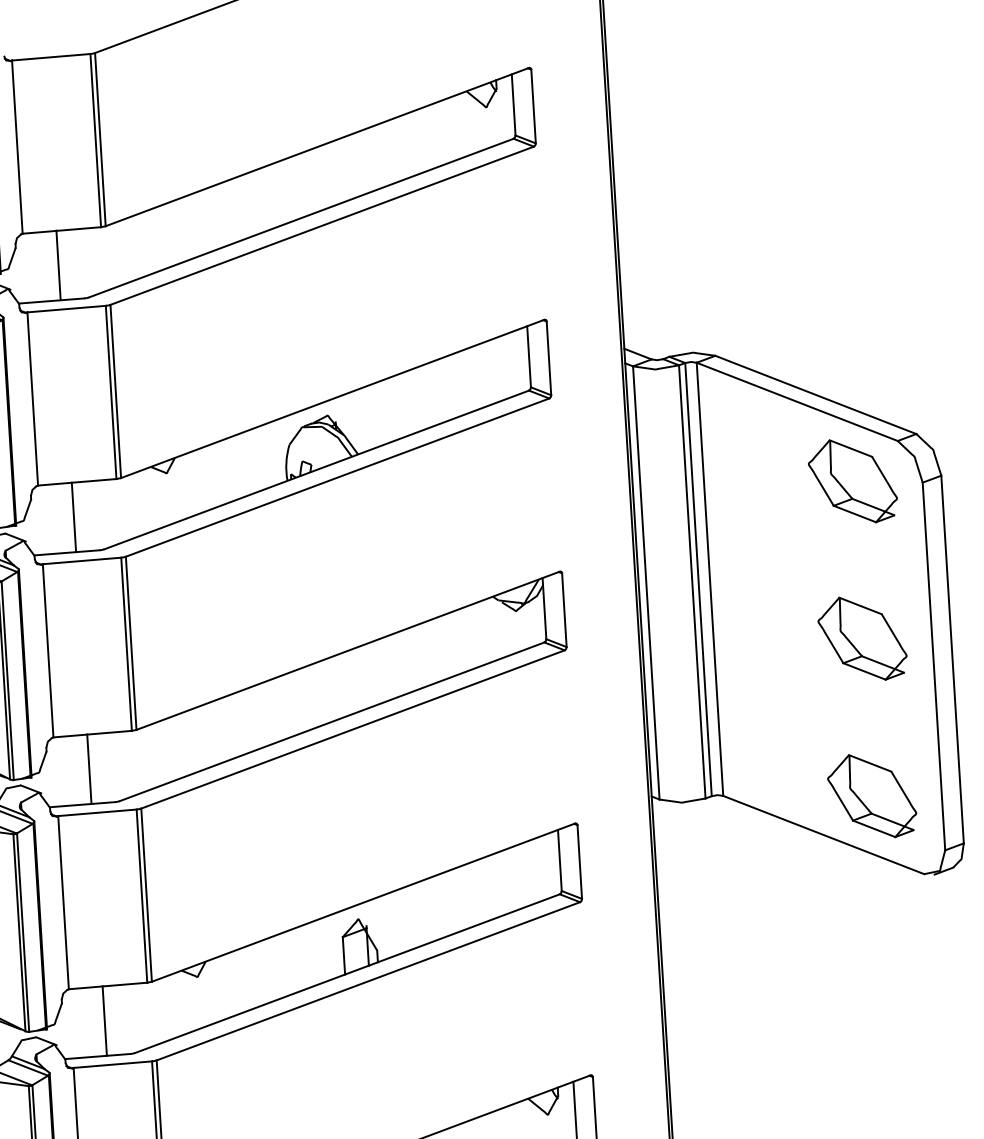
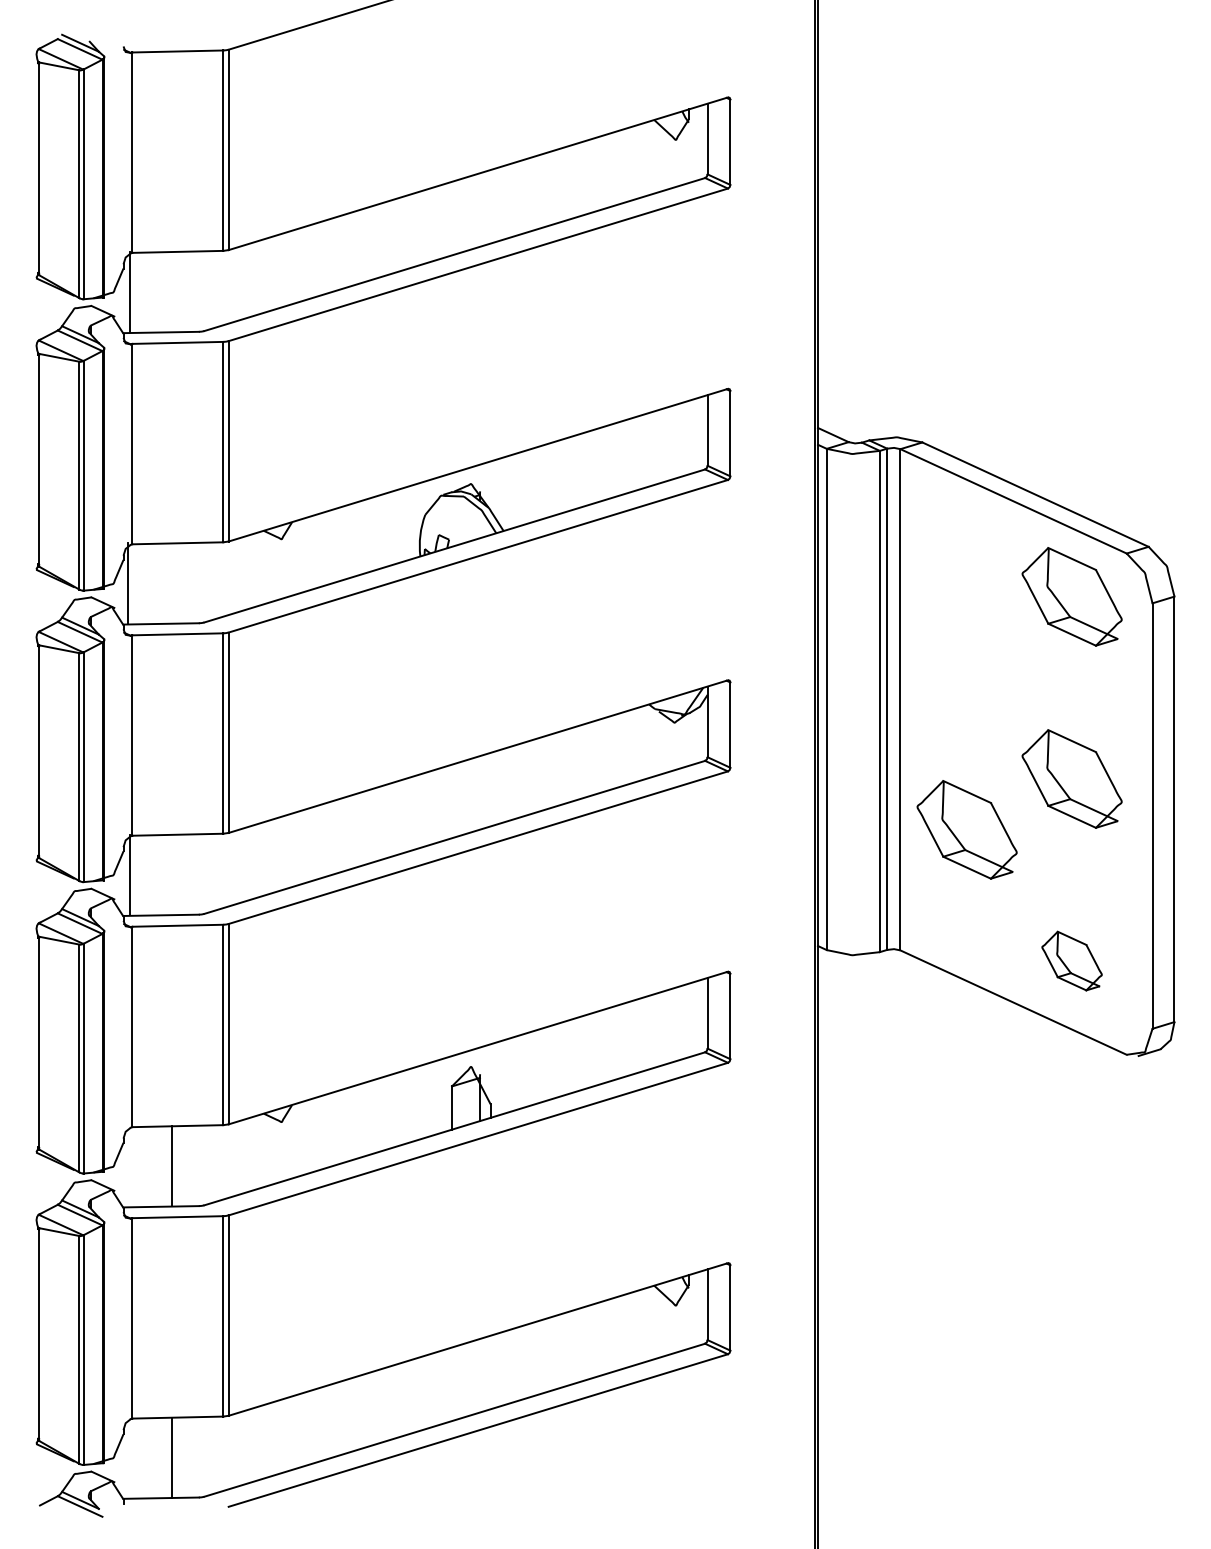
line: (58, 265) -> (129, 291), moved
line: (73, 517) -> (127, 583), moved
part: (773, 687) -> (966, 829), added
line: (89, 768) -> (129, 874), moved
part: (871, 795) -> (1071, 960), size x0.6

